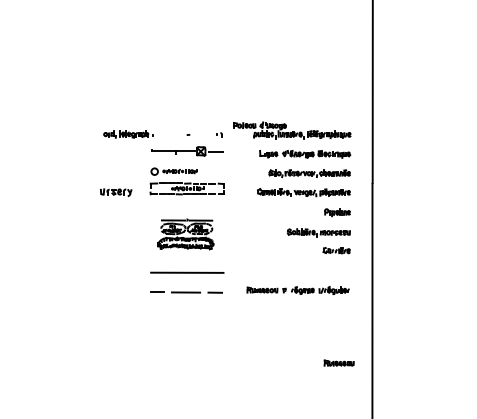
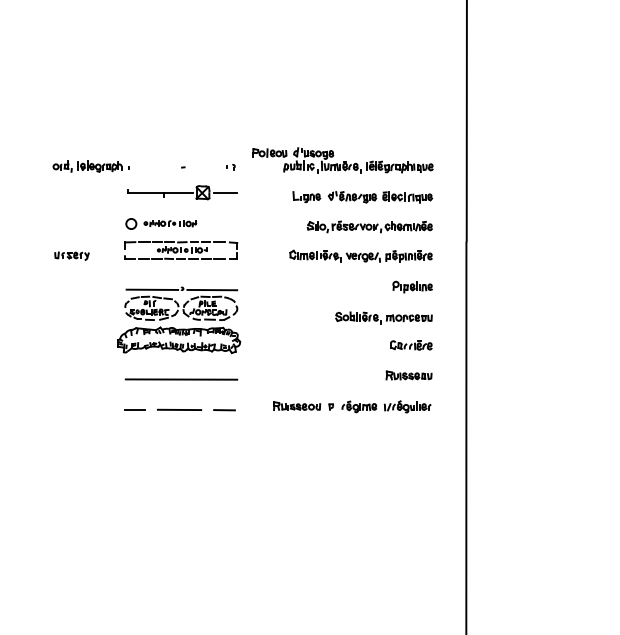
part: (115, 192) -> (71, 256), size x0.71
part: (185, 234) -> (178, 320), size x1.43
part: (338, 362) -> (407, 374), moved

